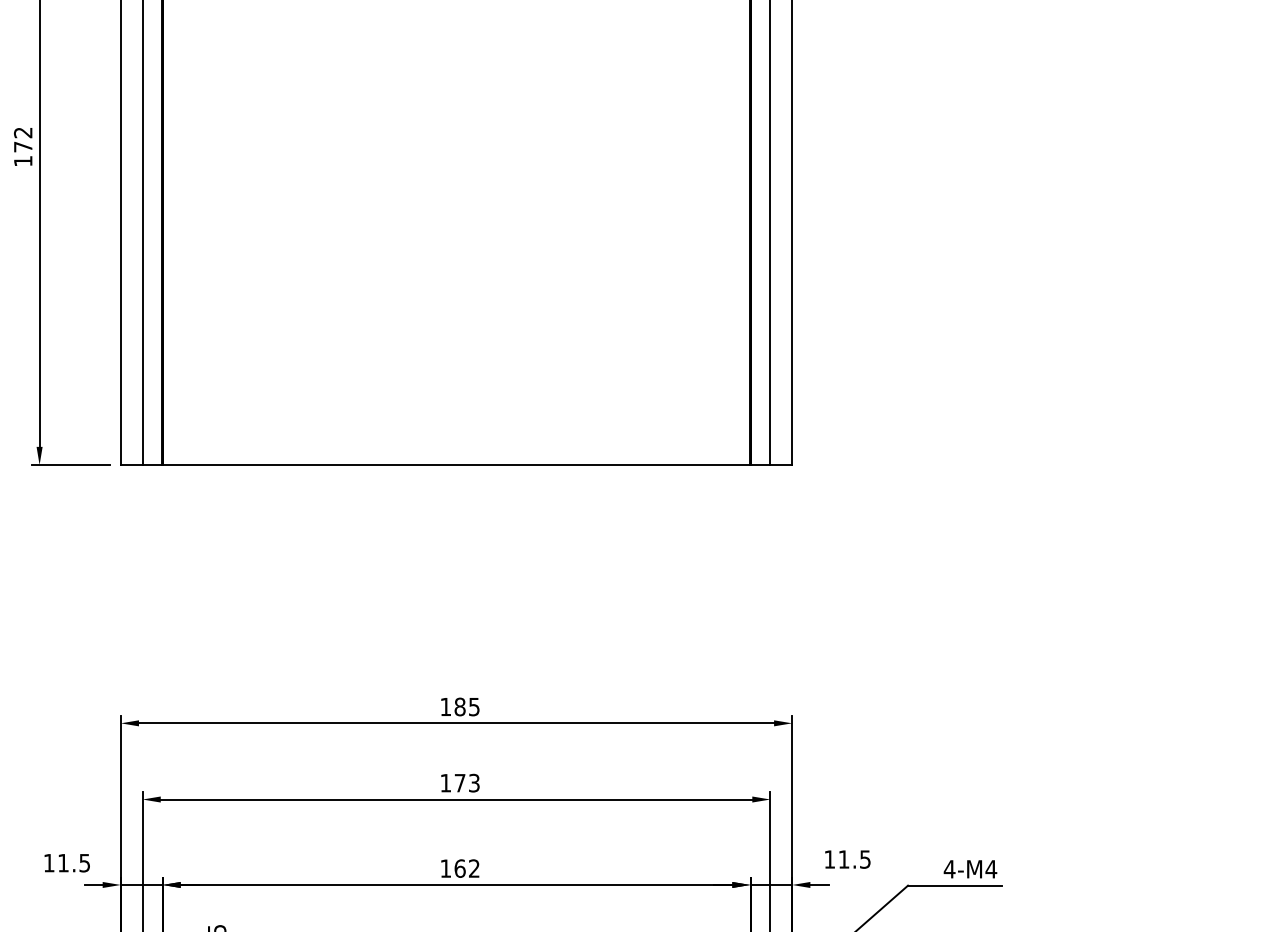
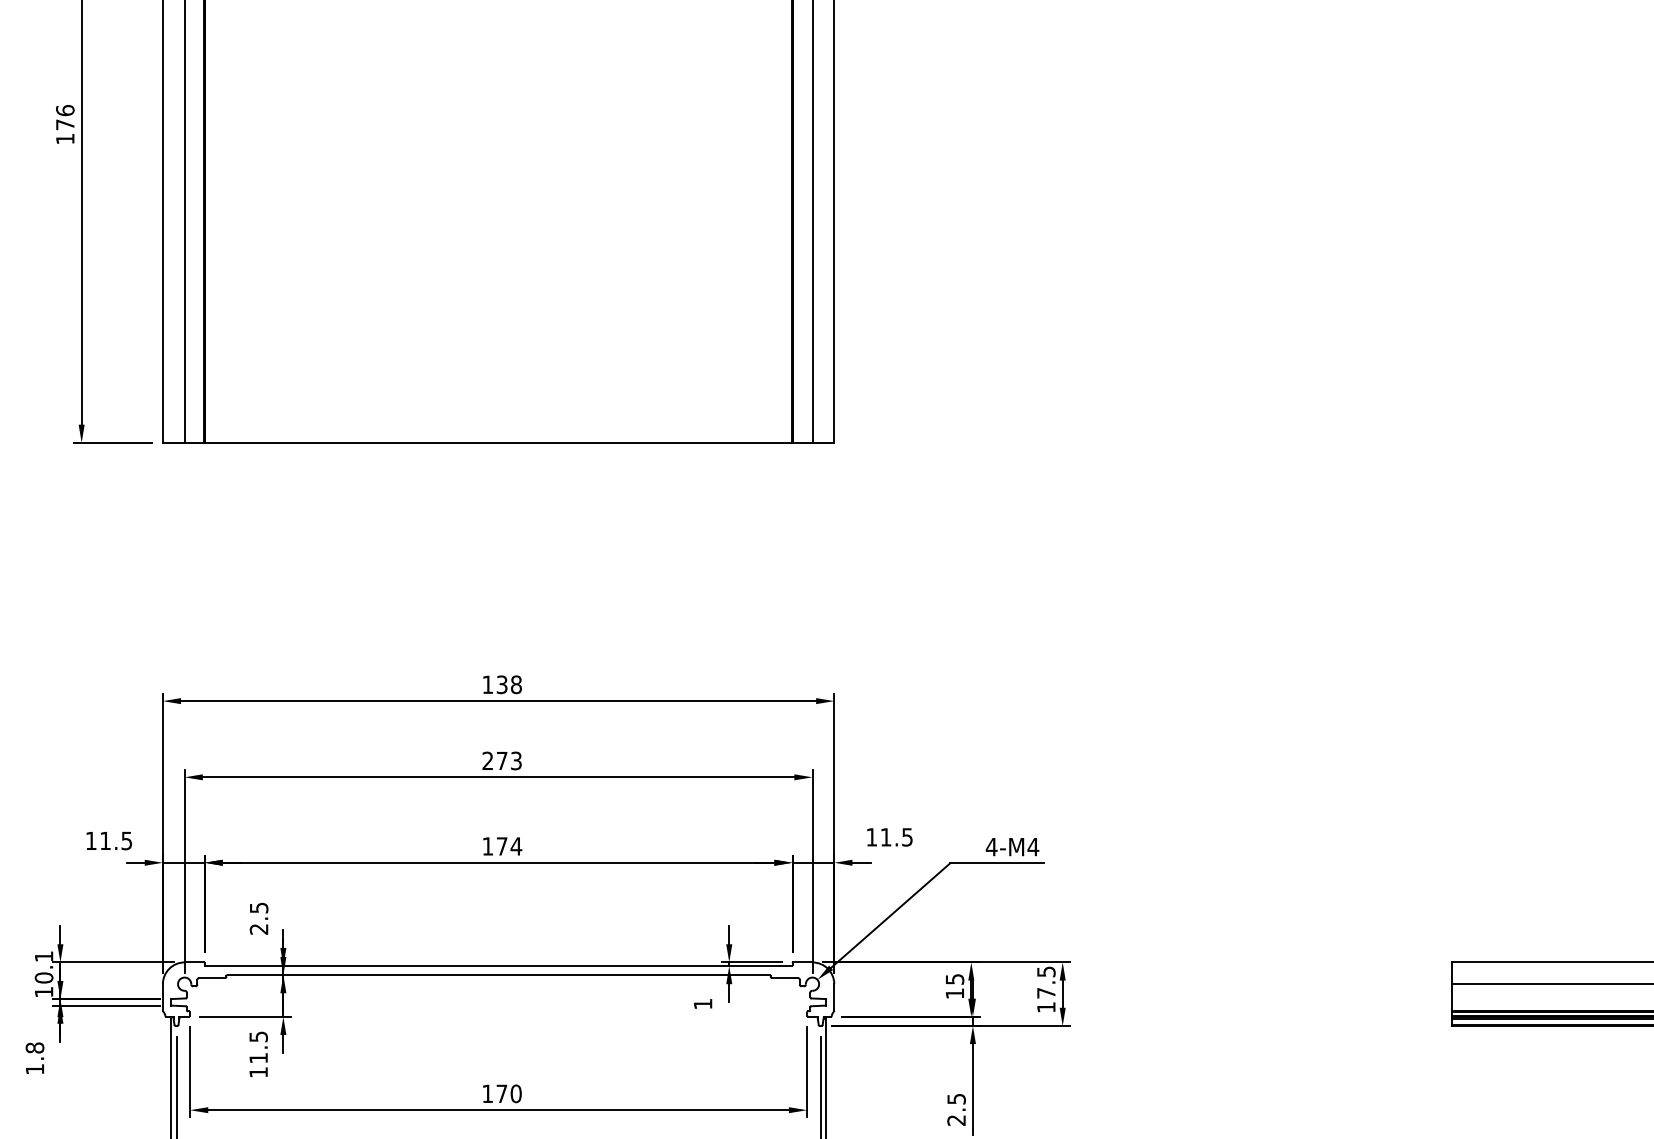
text: (23, 132) -> (65, 110), 172 -> 176
text: (466, 706) -> (508, 684), 185 -> 138
text: (445, 782) -> (487, 760), 173 -> 273
text: (467, 868) -> (509, 846), 162 -> 174

